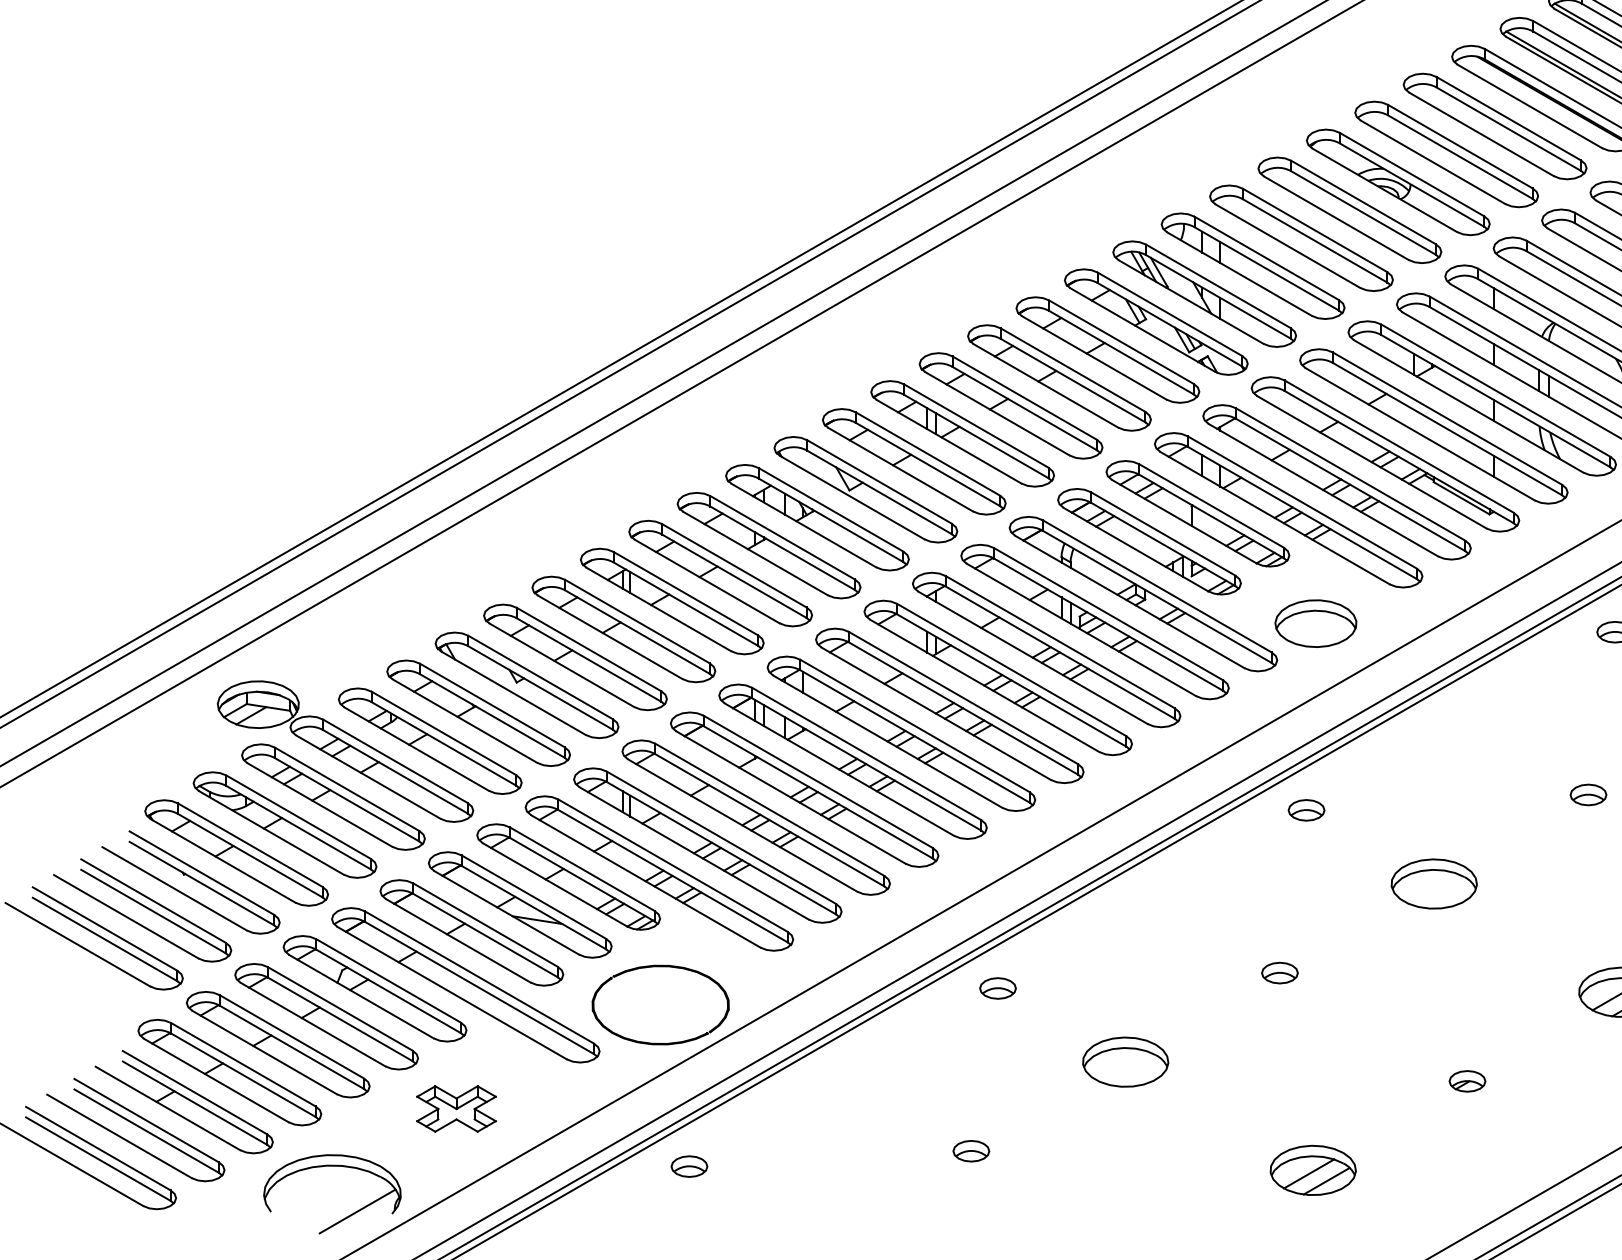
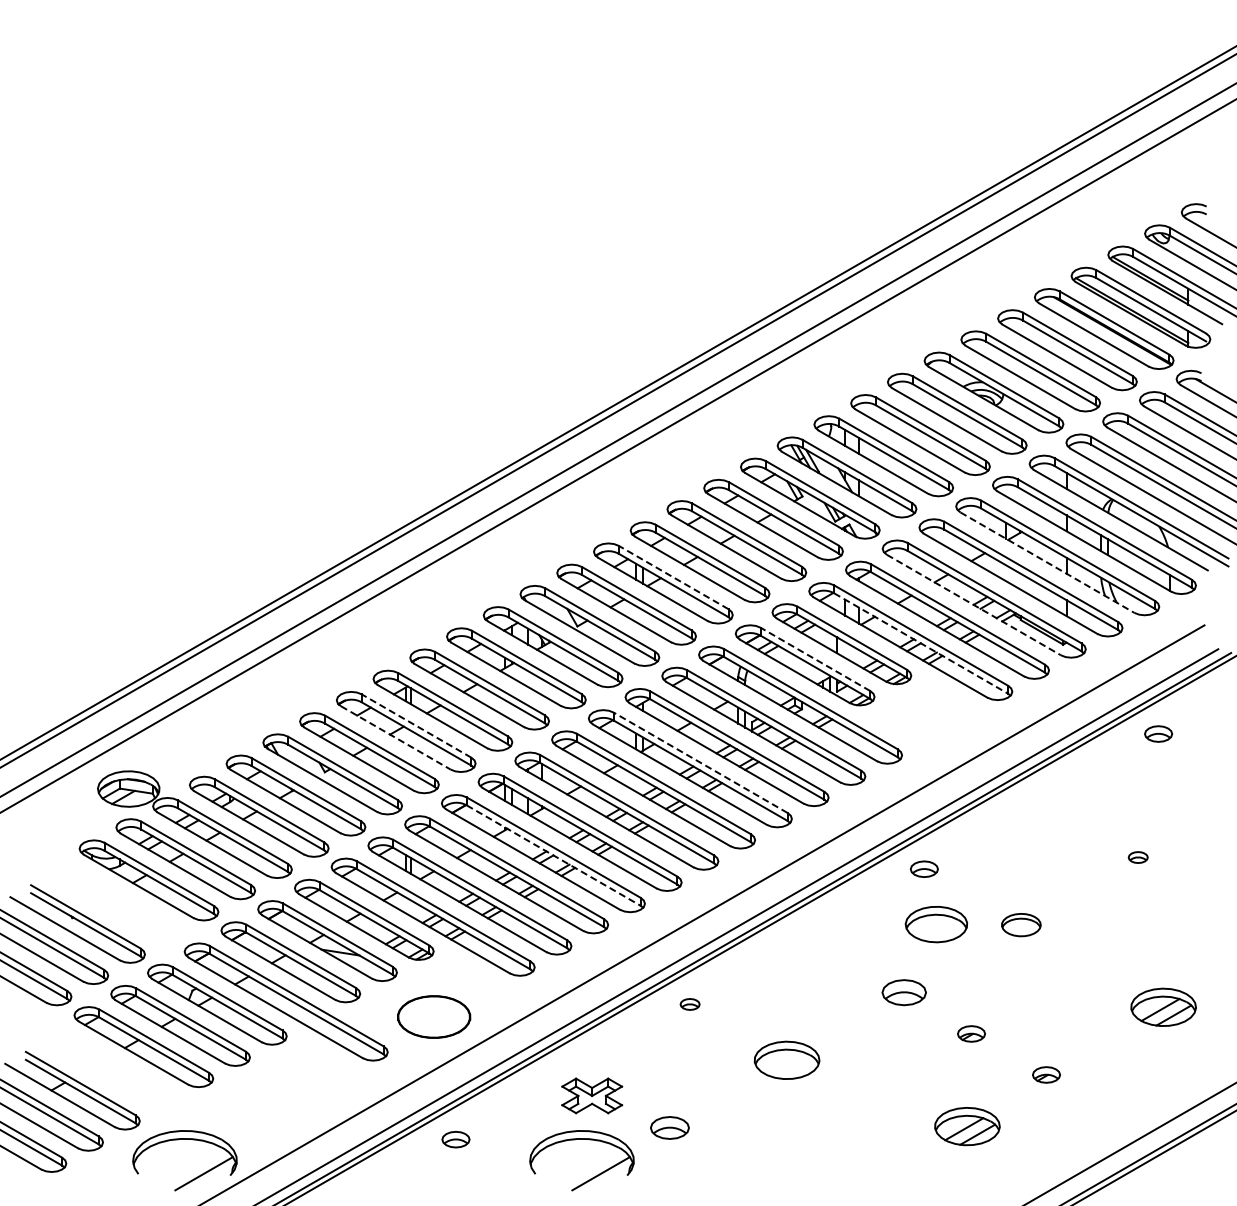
line: (1468, 406) -> (1047, 562), solid -> dashed
line: (976, 425) -> (673, 577), solid -> dashed
line: (1372, 462) -> (974, 605), solid -> dashed
line: (1302, 512) -> (921, 643), solid -> dashed
line: (1163, 534) -> (815, 659), solid -> dashed
line: (637, 620) -> (416, 725), solid -> dashed
part: (1314, 623) -> (935, 924), moved
line: (611, 638) -> (396, 738), solid -> dashed
line: (1011, 669) -> (700, 762), solid -> dashed
line: (819, 792) -> (554, 855), solid -> dashed
part: (1587, 794) -> (1137, 857), size x0.7
part: (236, 852) -> (112, 901), removed
part: (1434, 883) -> (1021, 924), size x0.6
part: (1279, 972) -> (903, 992), size x1.6
part: (997, 988) -> (689, 1004), size x0.7
part: (659, 1004) -> (433, 1016), size x0.7
part: (1368, 1026) -> (971, 1033), added
part: (229, 1072) -> (106, 1068), removed
part: (456, 1108) -> (592, 1095), moved
part: (970, 1150) -> (669, 1127), size x1.4
part: (1313, 1170) -> (967, 1126), moved
part: (866, 1217) -> (590, 1178), added

